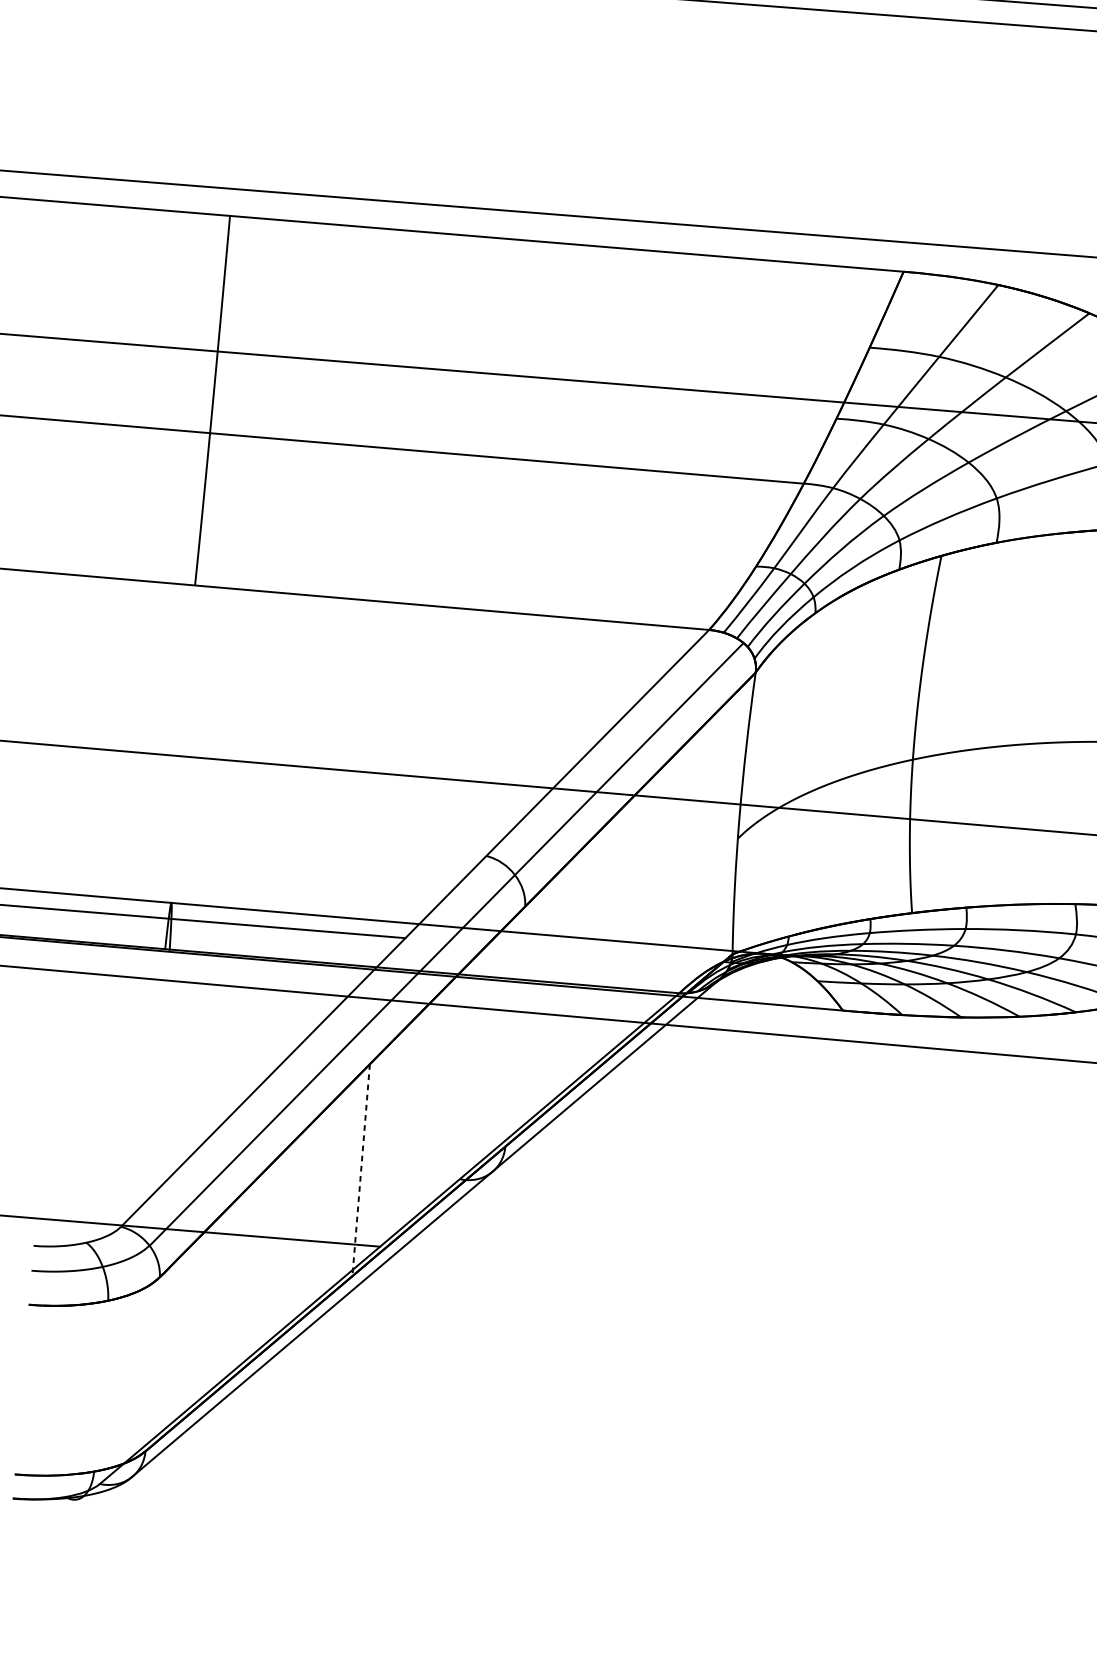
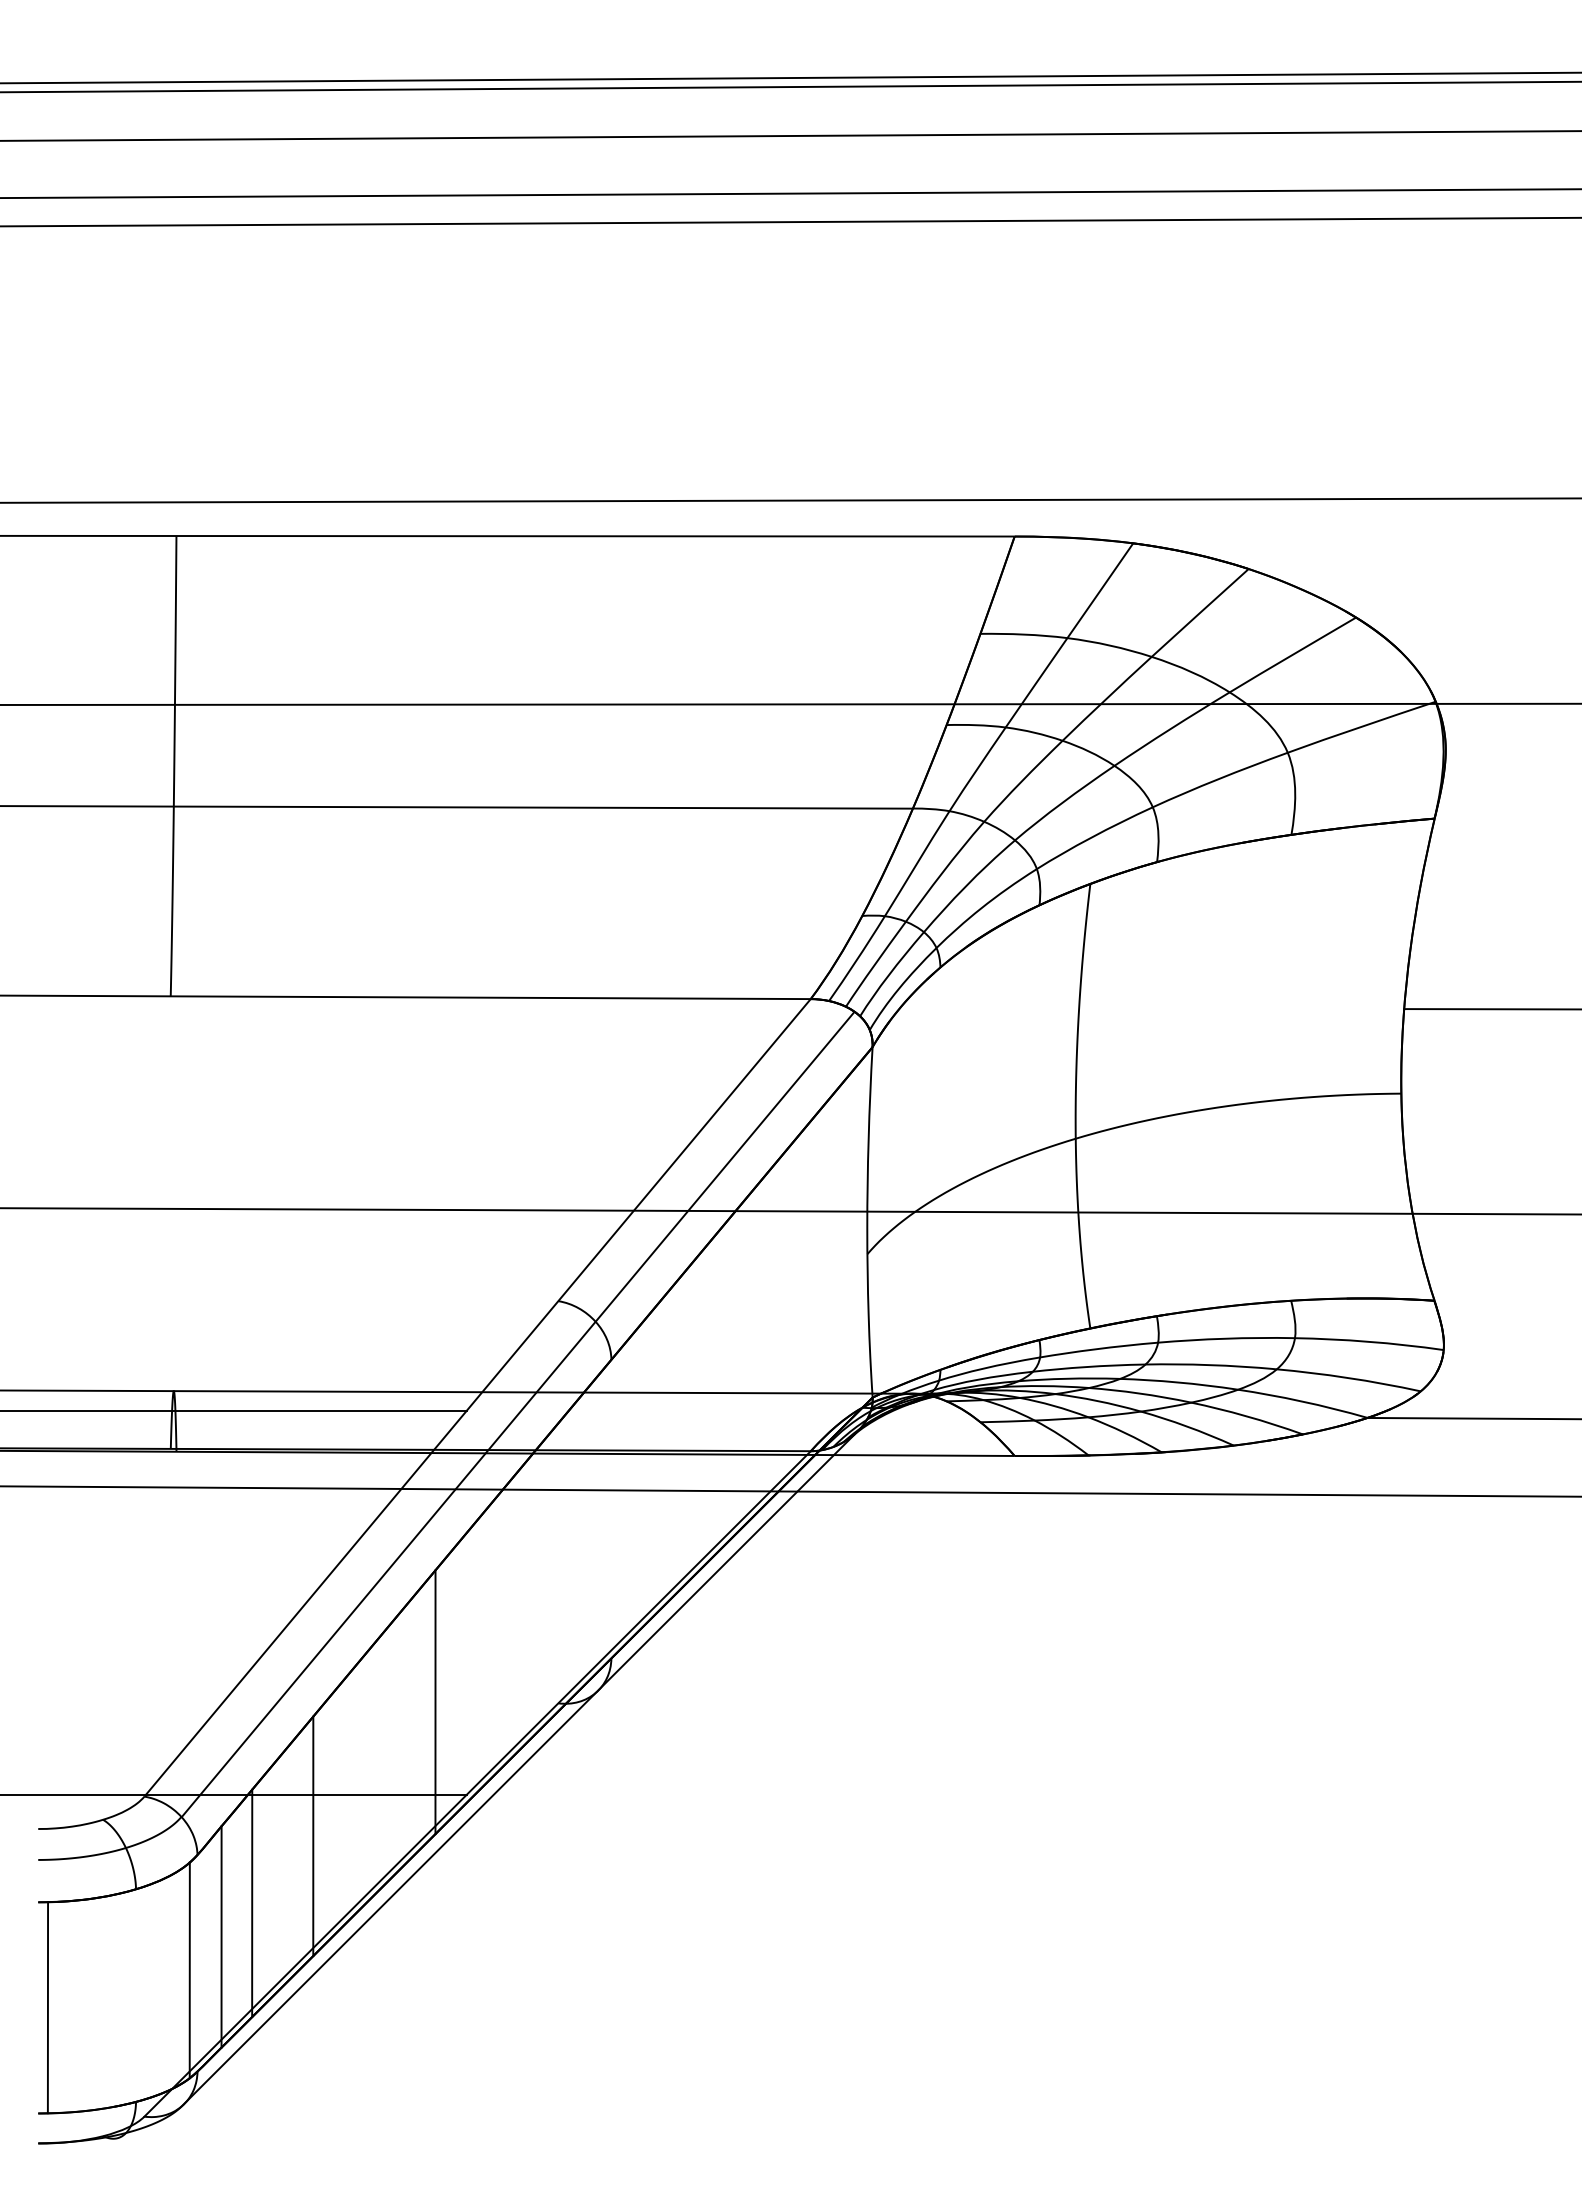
line: (361, 1170) -> (435, 1702), dashed -> solid
line: (254, 1270) -> (313, 1836), added
line: (200, 1319) -> (252, 1903), added
line: (173, 1344) -> (221, 1936), added
line: (145, 1369) -> (189, 1970), added
line: (29, 1389) -> (47, 2007), added

